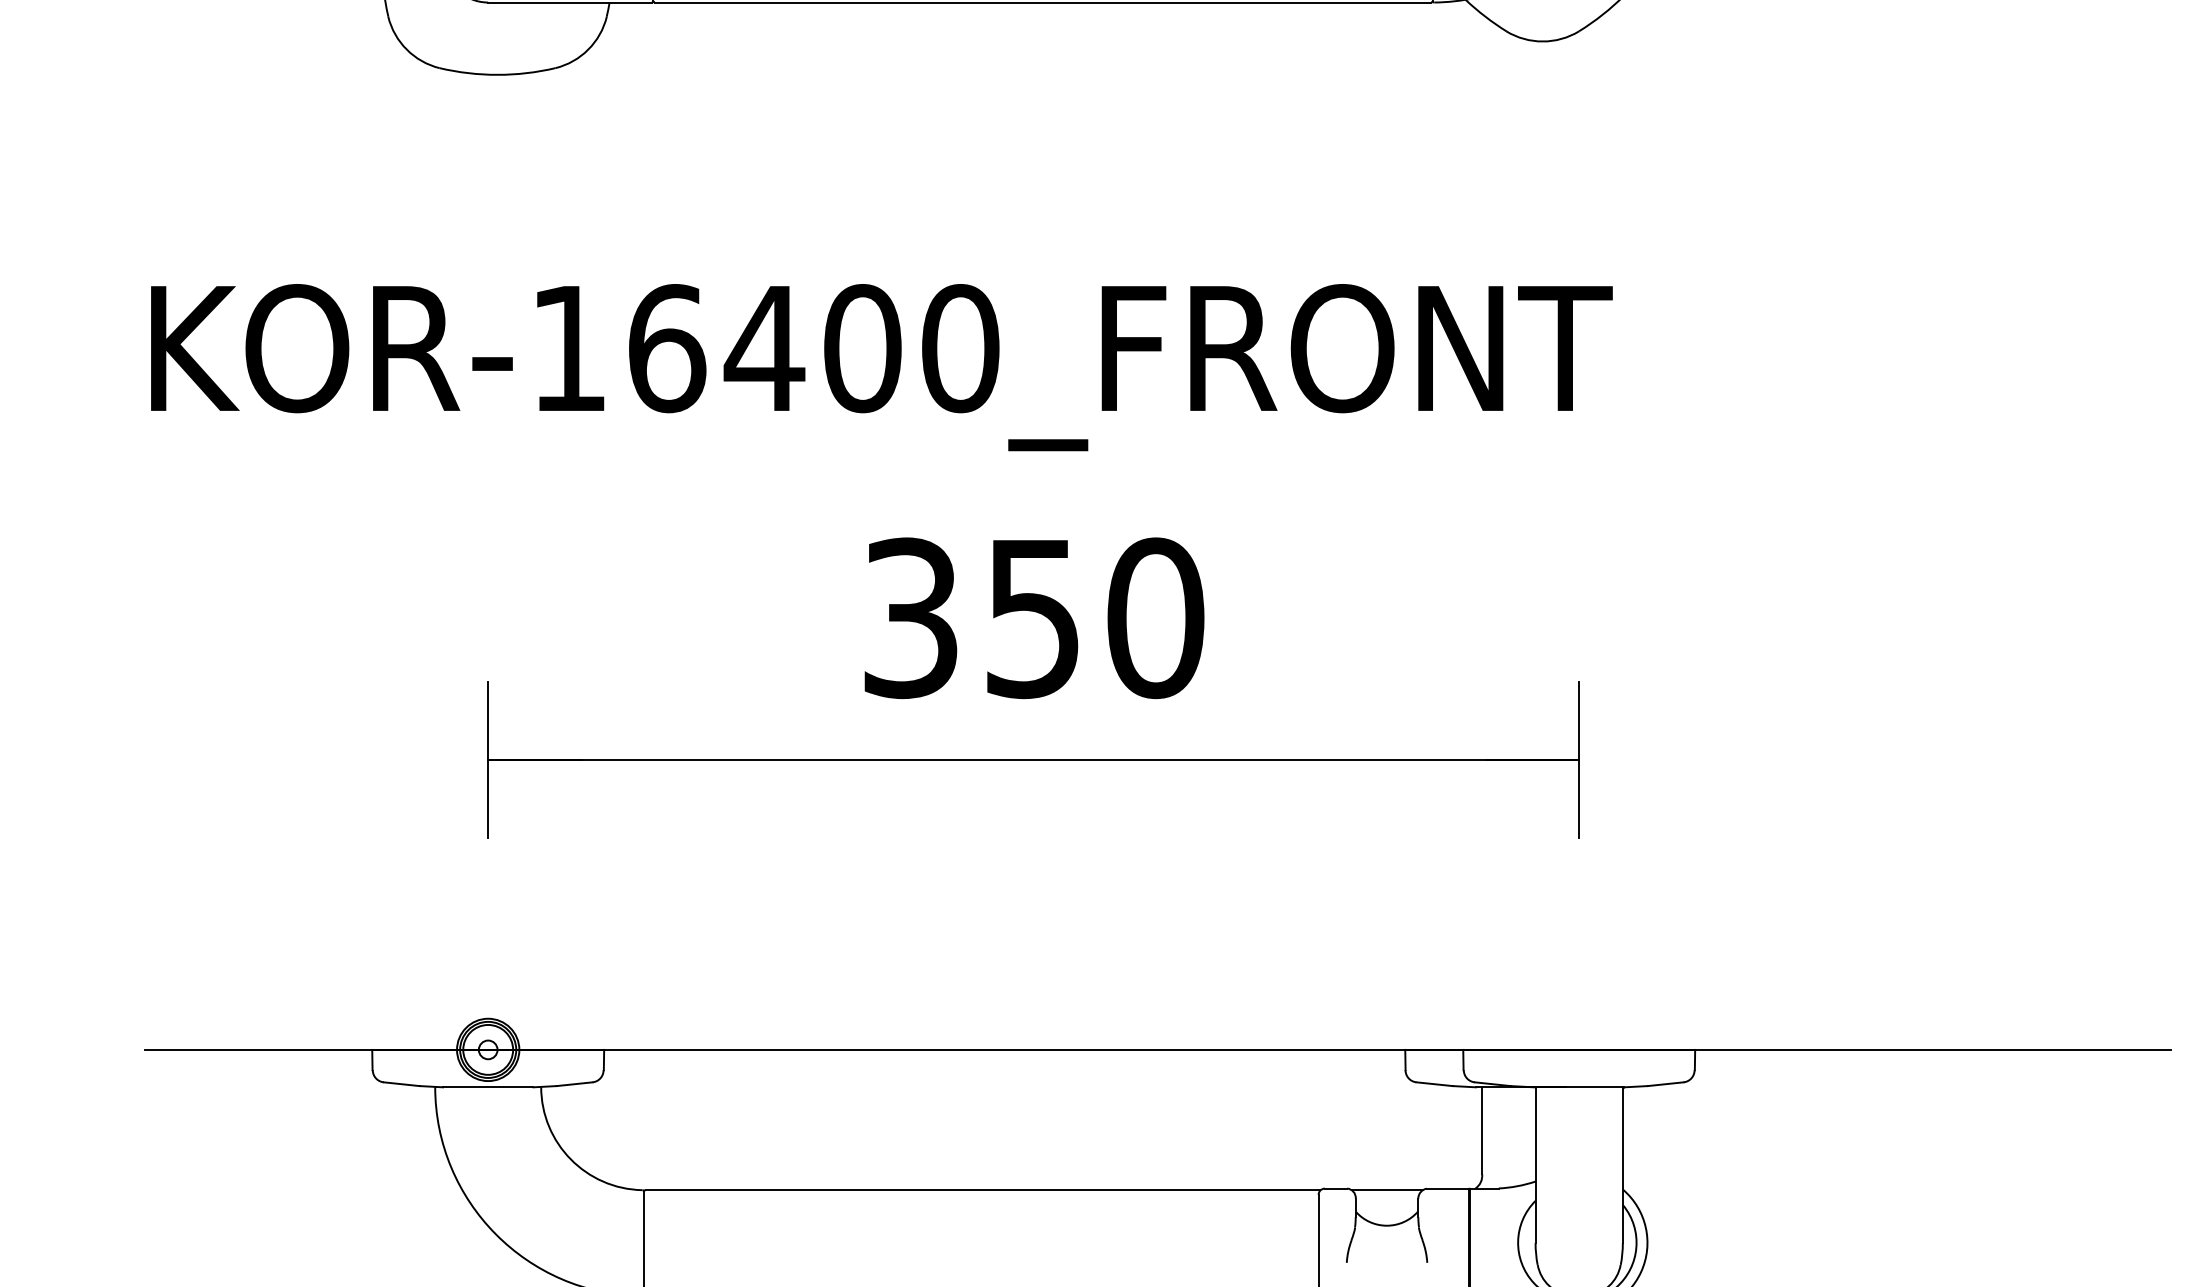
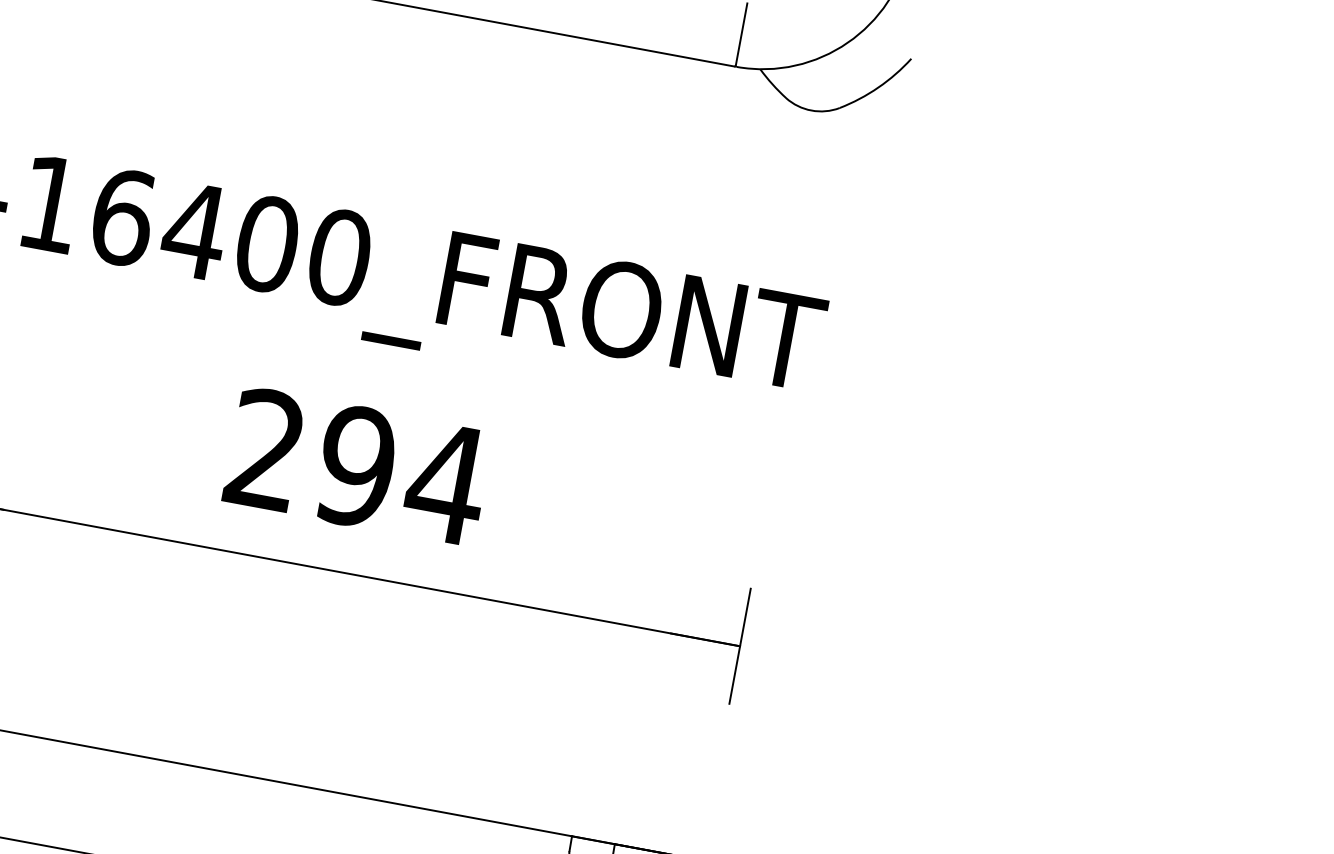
text: (1035, 618) -> (358, 467), 350 -> 294

